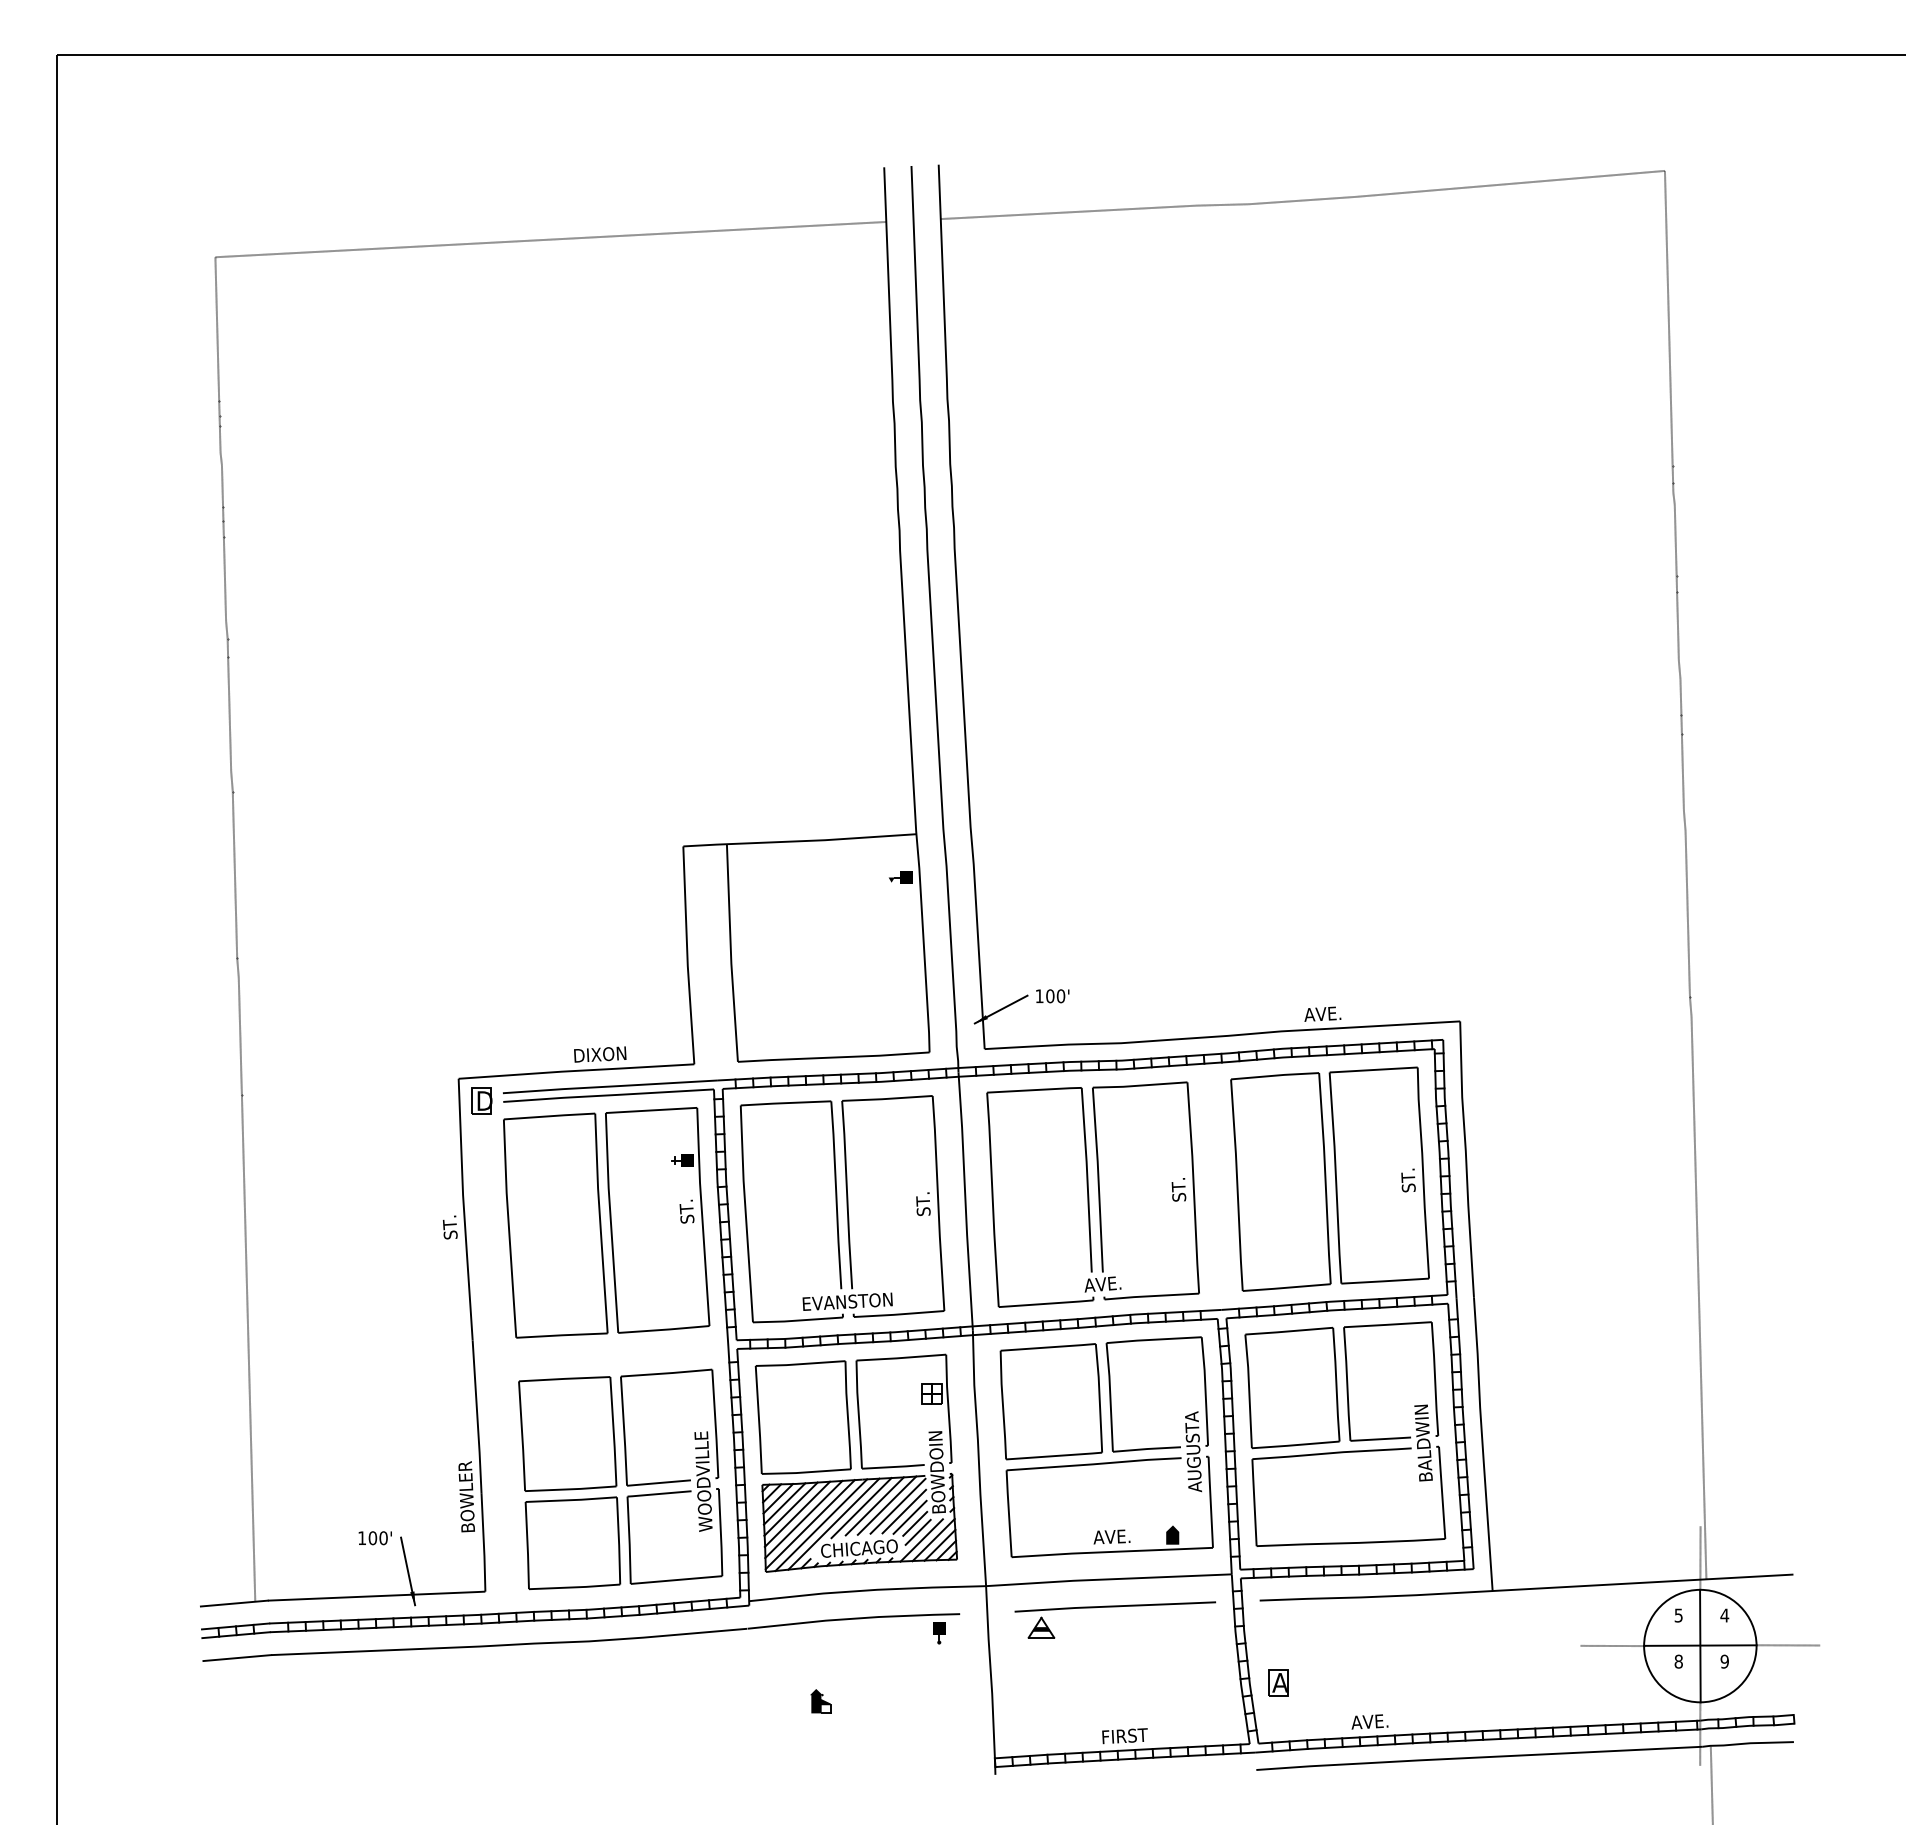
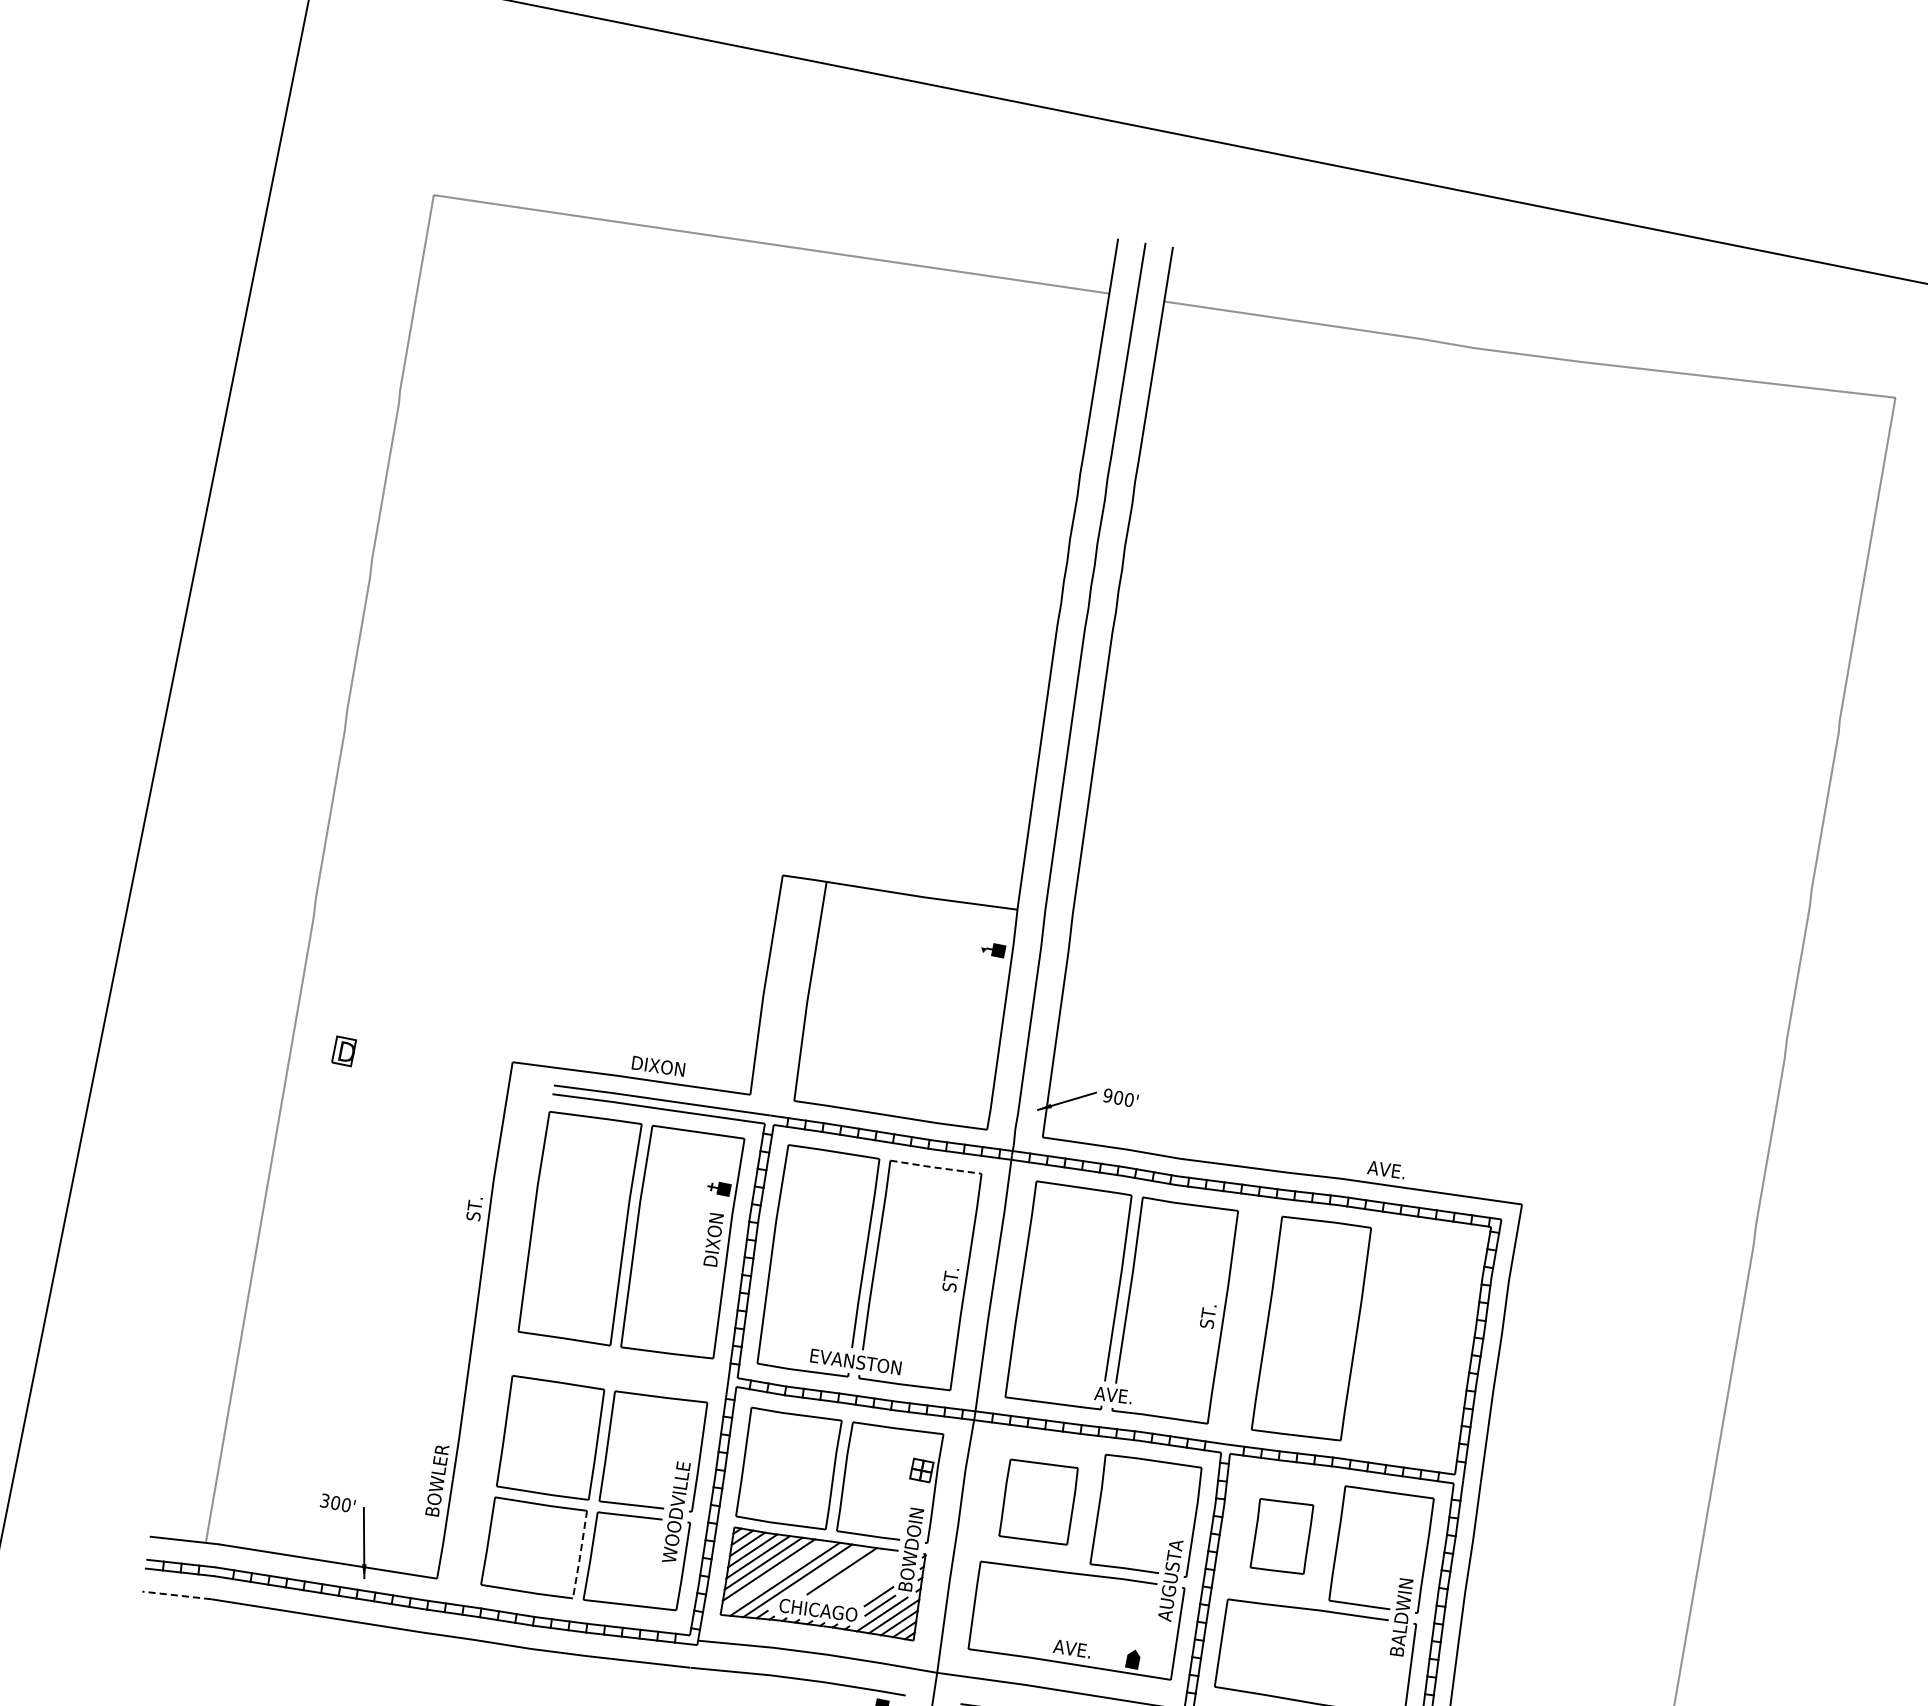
text: (1039, 996) -> (1107, 1095), 100' -> 900'
line: (887, 1098) -> (936, 1167), solid -> dashed
part: (481, 1100) -> (343, 1051), moved
part: (1378, 1175) -> (1409, 1341), removed
text: (686, 1211) -> (713, 1239), ST. -> DIXON
part: (1292, 1387) -> (1282, 1535), size x0.6
part: (1050, 1401) -> (1038, 1501), size x0.7
line: (886, 1505) -> (854, 1572), removed
line: (897, 1505) -> (864, 1574), removed
line: (861, 1508) -> (828, 1570), removed
line: (904, 1511) -> (870, 1582), removed
line: (909, 1516) -> (874, 1588), removed
line: (809, 1524) -> (773, 1576), removed
text: (362, 1538) -> (325, 1501), 100' -> 300'
line: (619, 1541) -> (580, 1555), solid -> dashed
line: (236, 1658) -> (175, 1595), solid -> dashed

